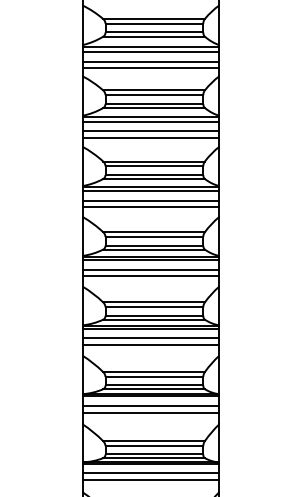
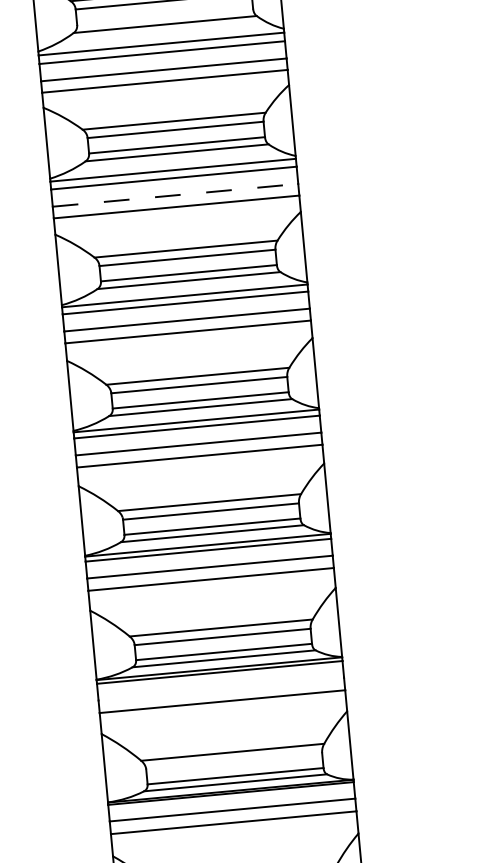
line: (154, 32) -> (165, 16), removed
line: (151, 131) -> (176, 195), solid -> dashed
line: (150, 405) -> (220, 688), removed
line: (154, 446) -> (234, 761), removed

